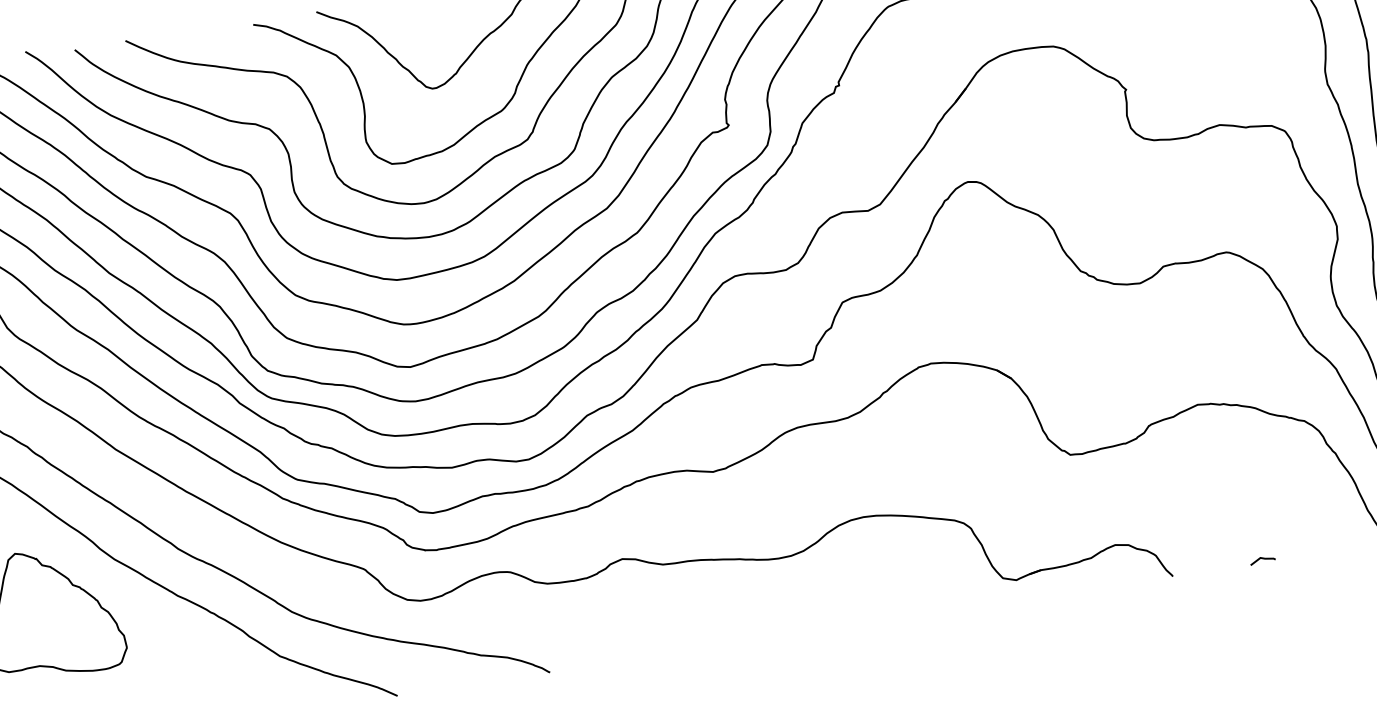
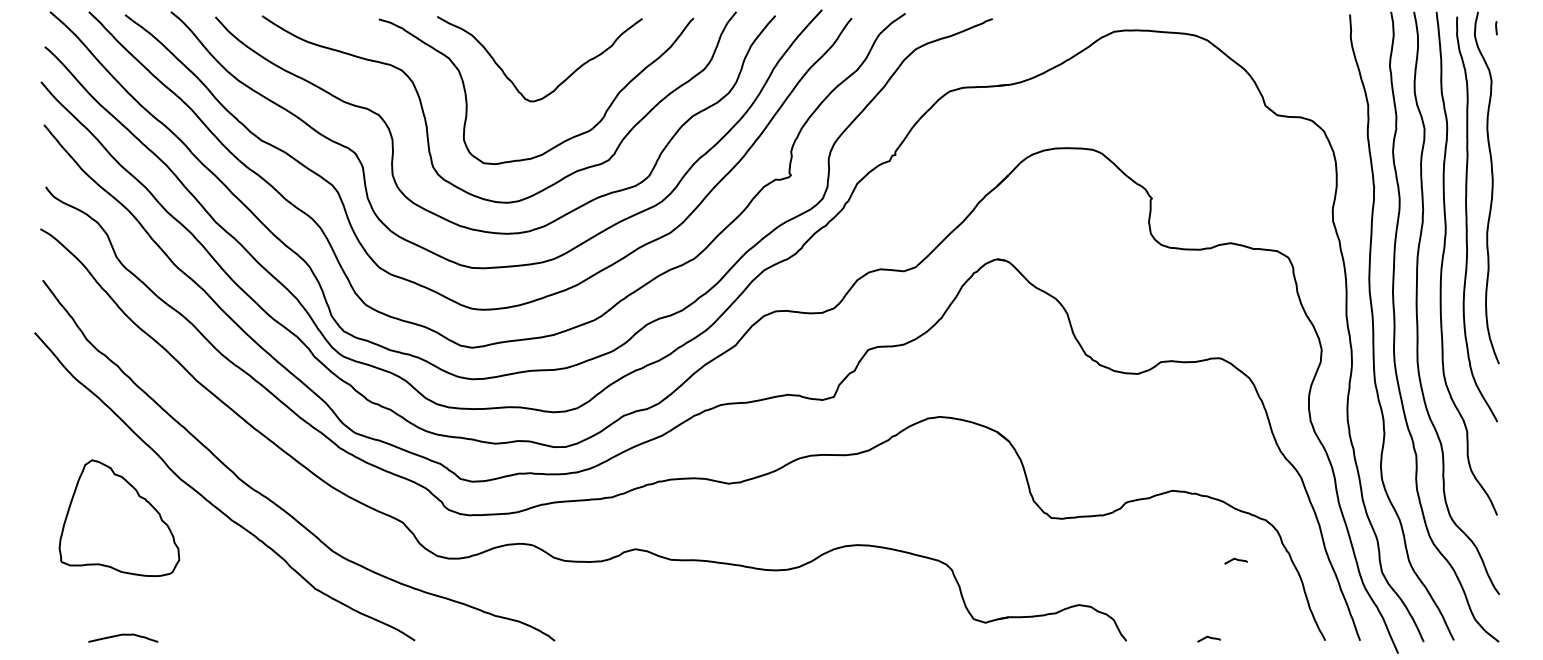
line: (1278, 469) -> (1235, 559), added

